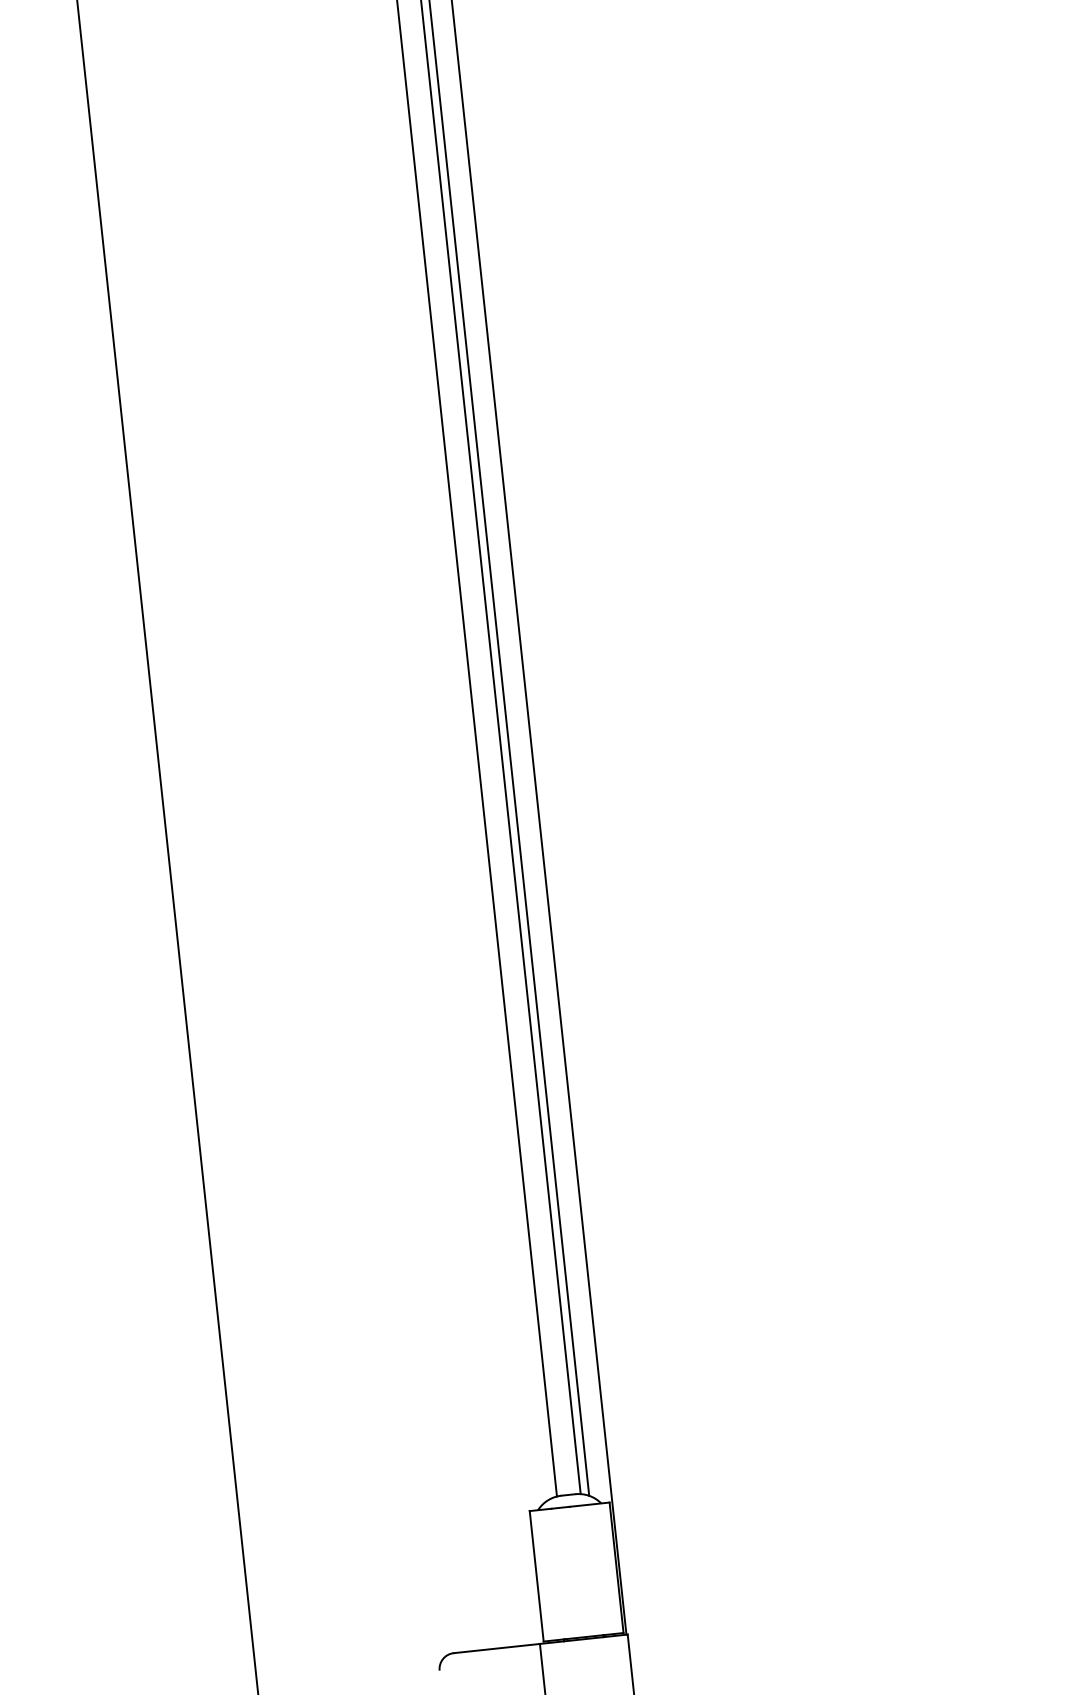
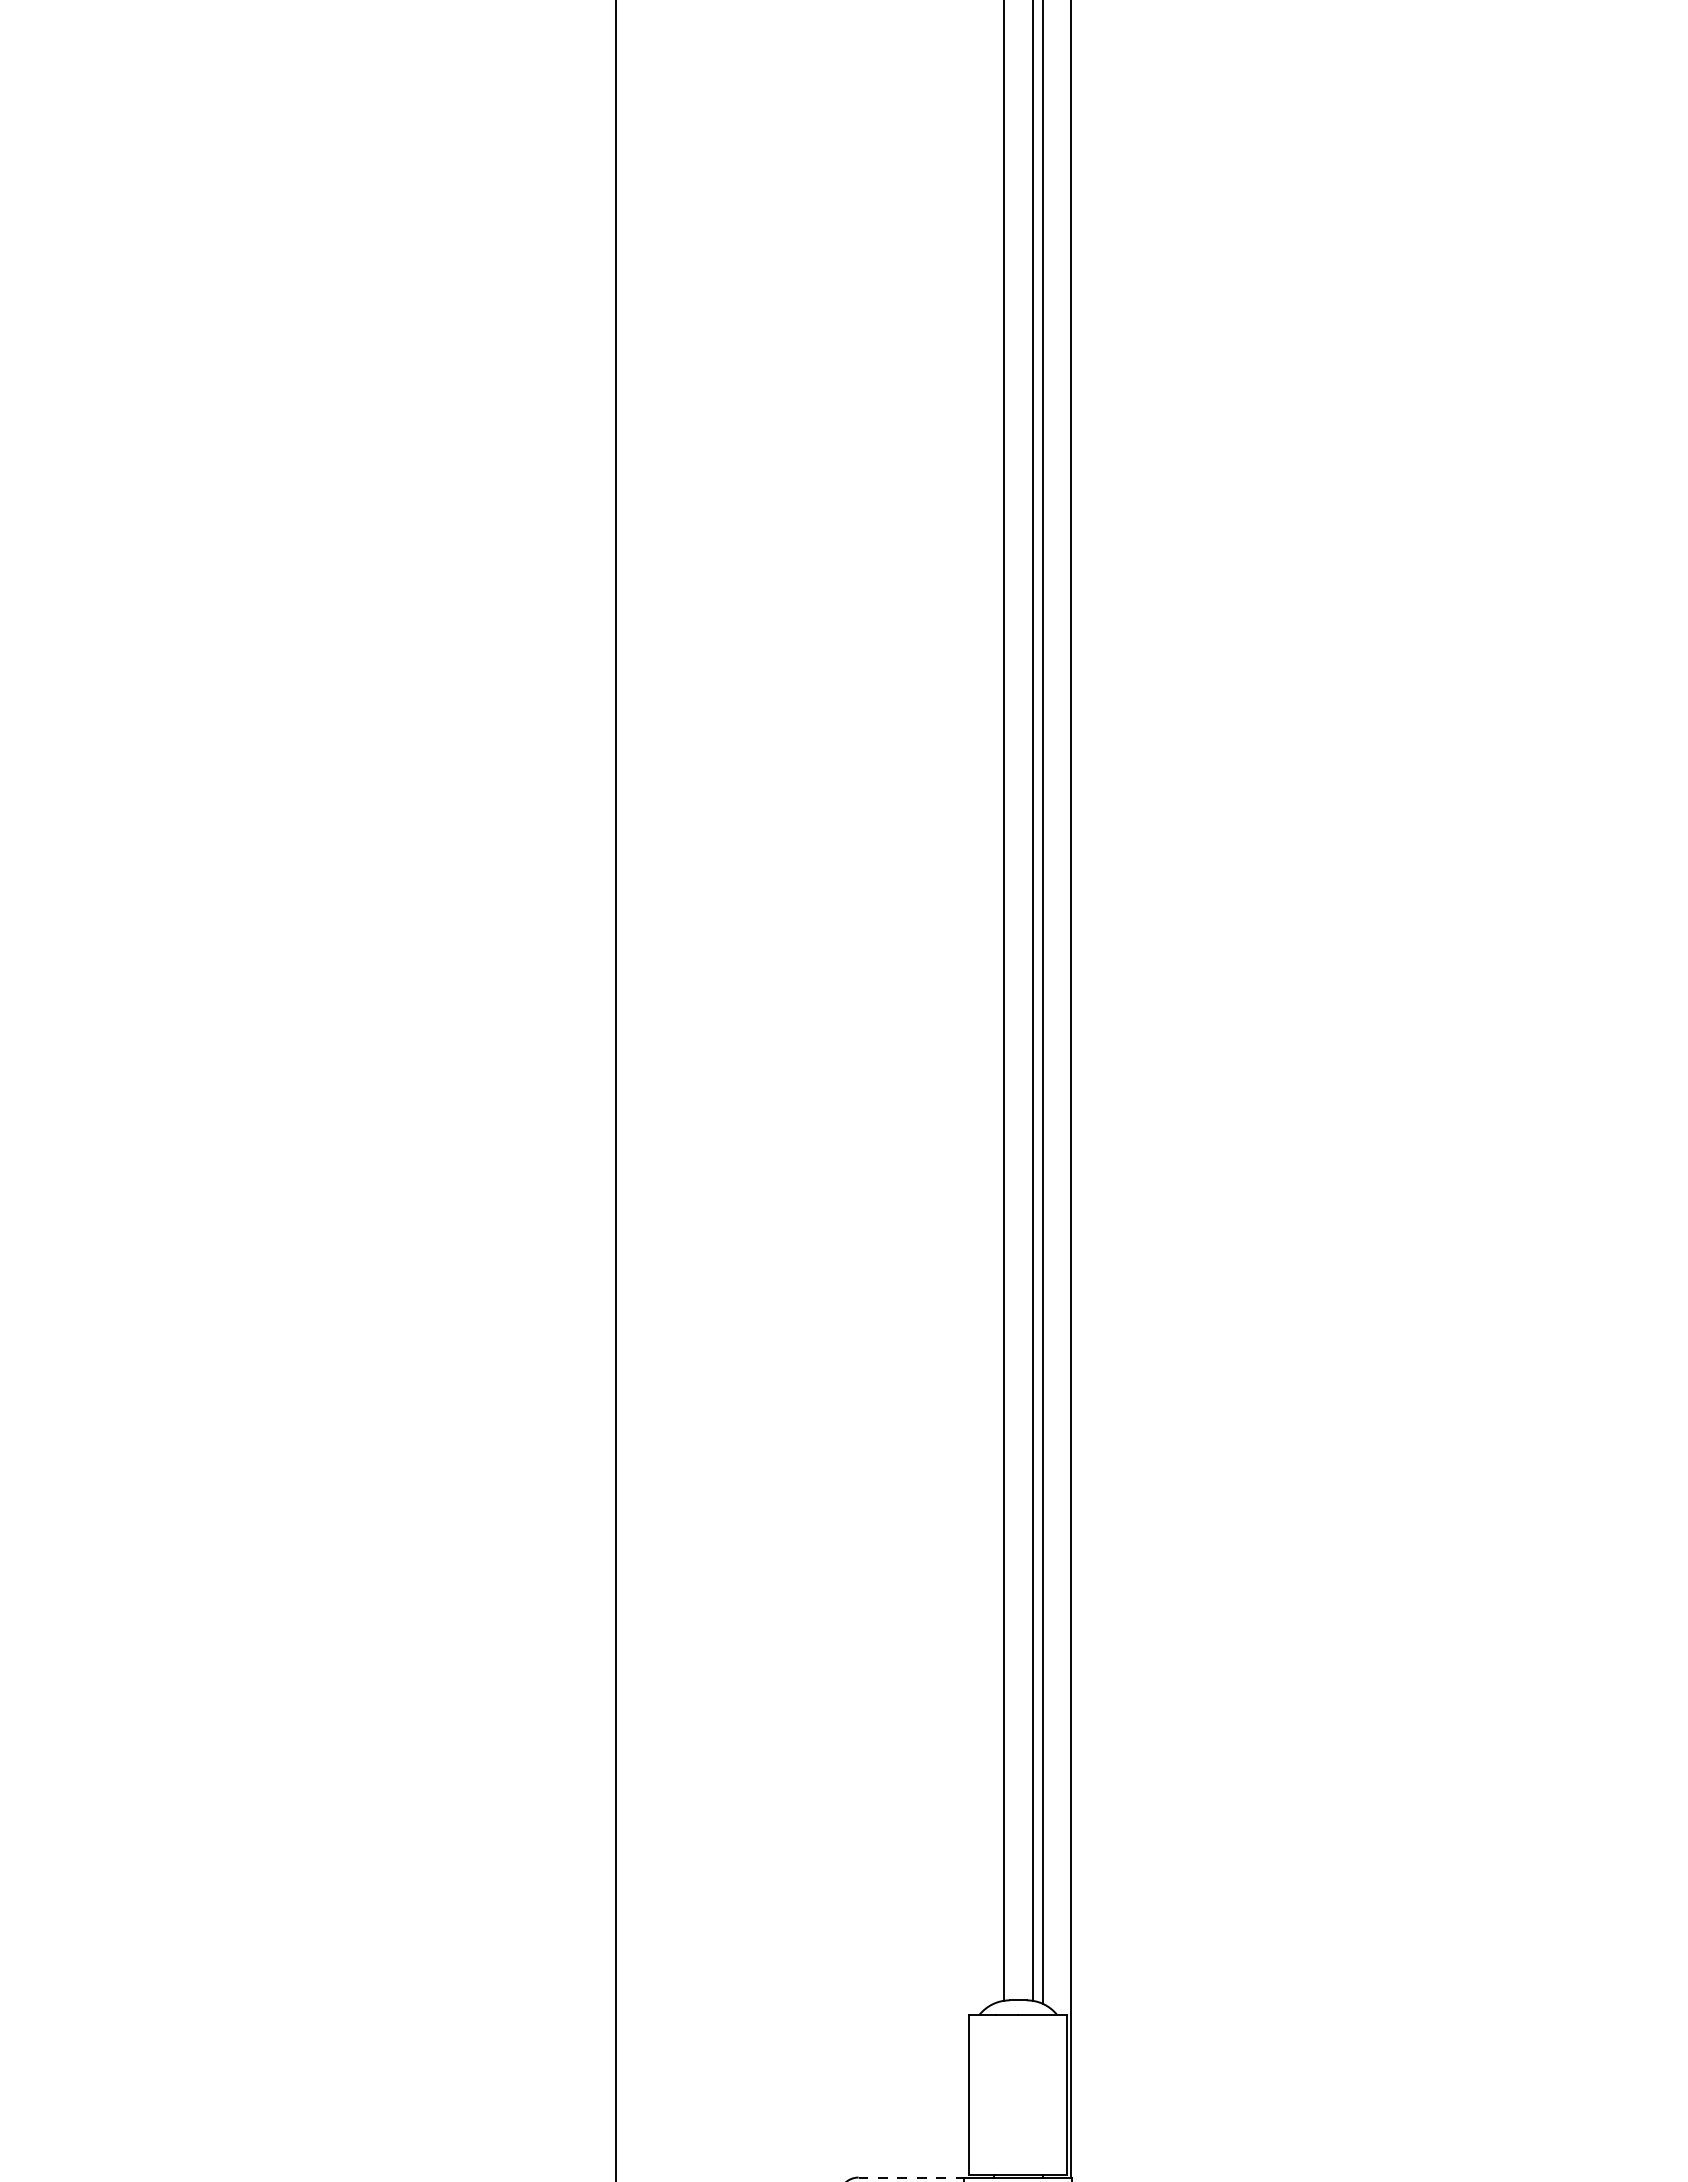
line: (496, 1648) -> (911, 2177), solid -> dashed

